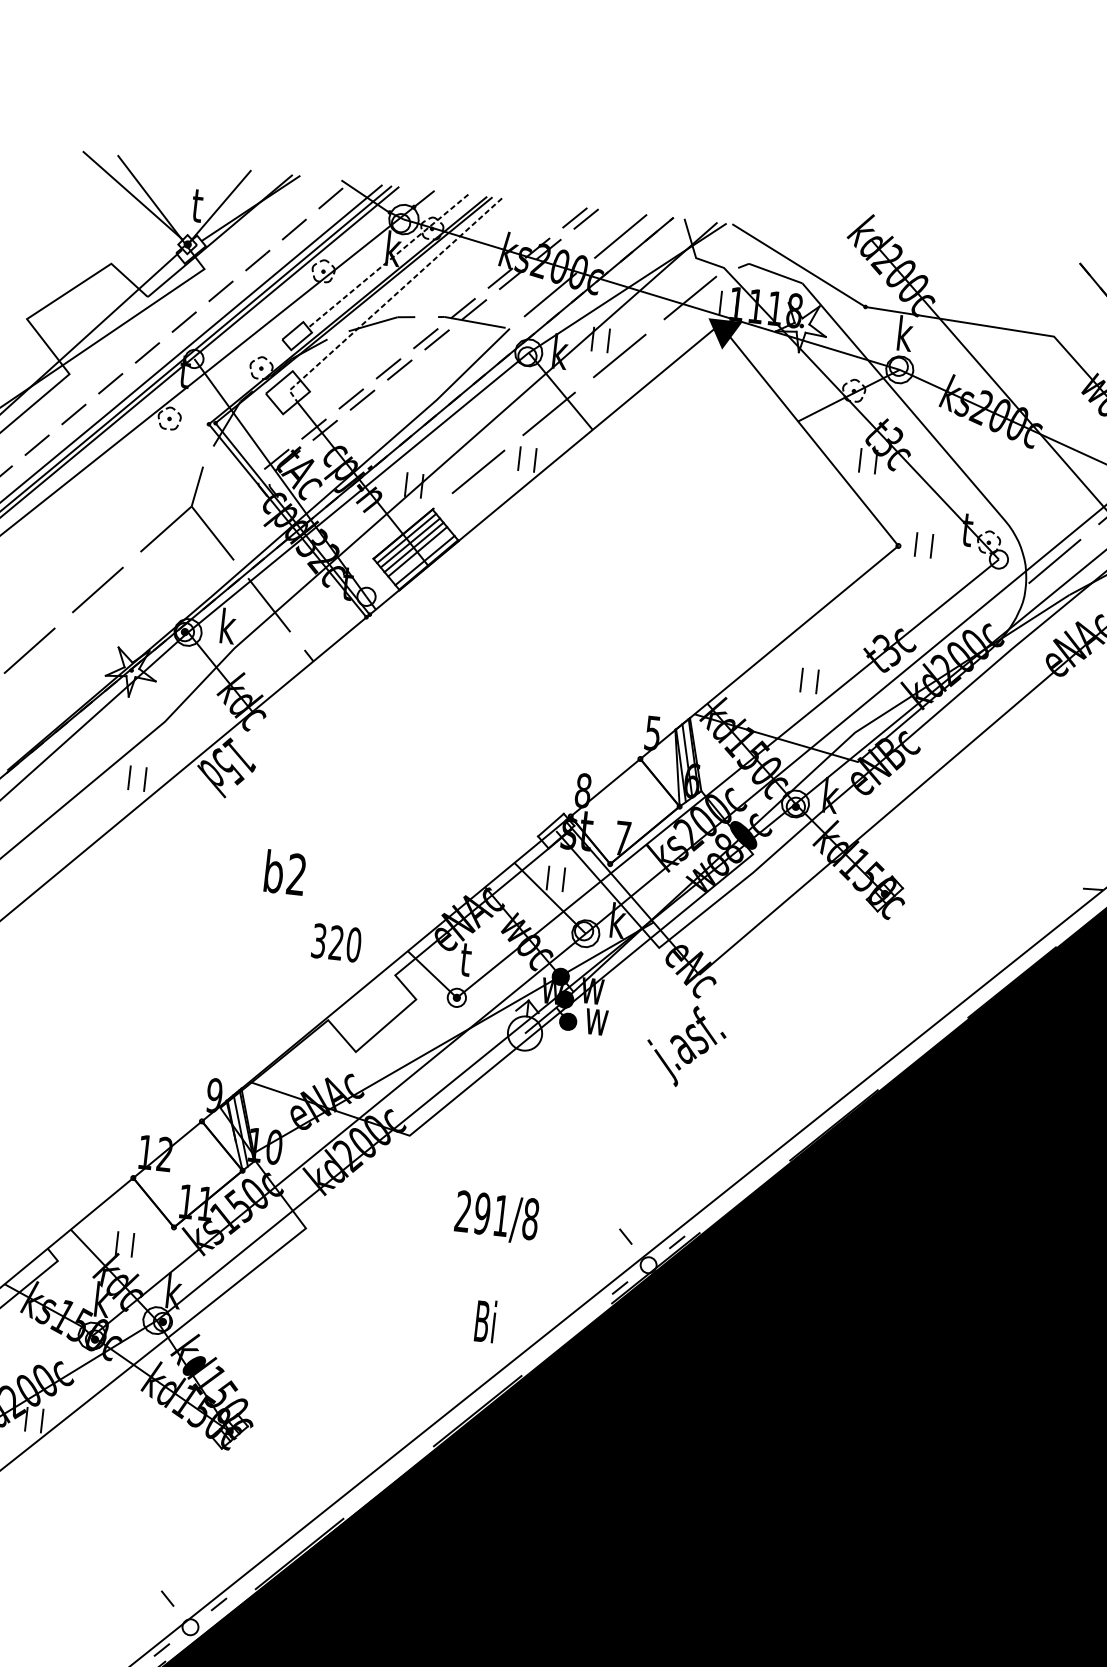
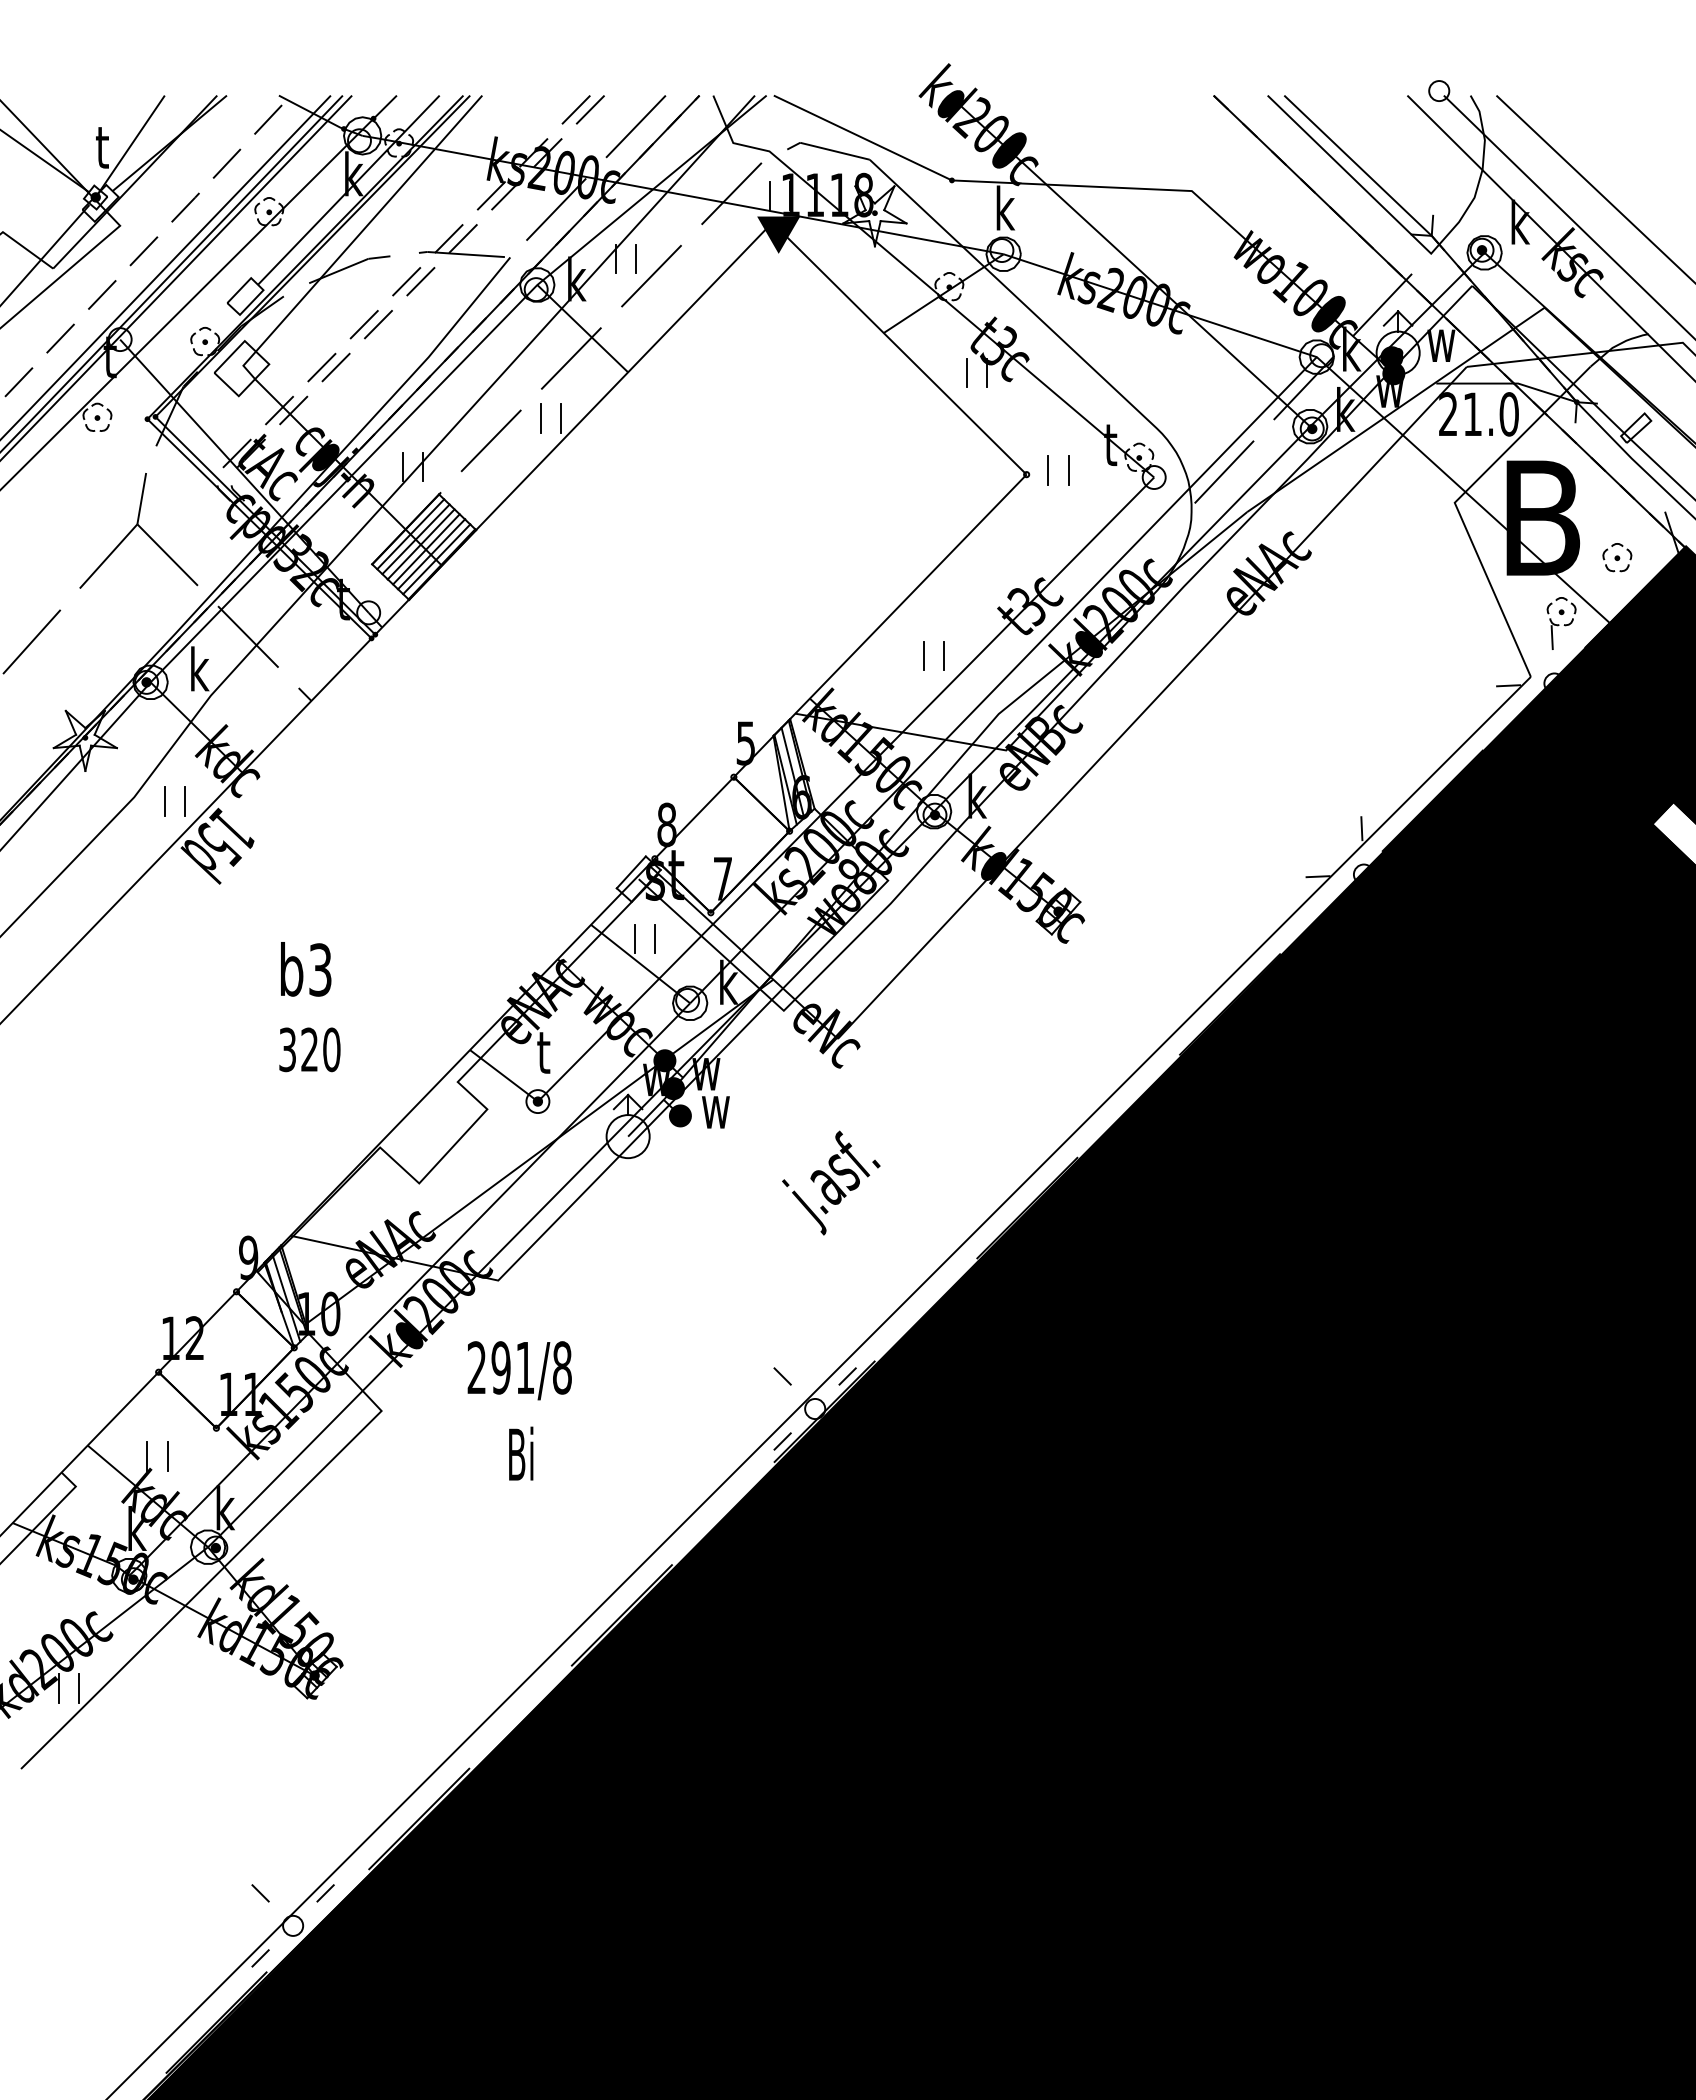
line: (387, 261) -> (348, 190), dashed -> solid
line: (389, 300) -> (355, 238), dashed -> solid
line: (421, 556) -> (431, 554), added
part: (130, 778) -> (165, 801), moved
text: (296, 874) -> (320, 969), b2 -> b3
text: (336, 942) -> (309, 1049), moved
text: (686, 1045) -> (831, 1182), moved
text: (496, 1217) -> (519, 1370), moved
text: (485, 1320) -> (521, 1453), moved

